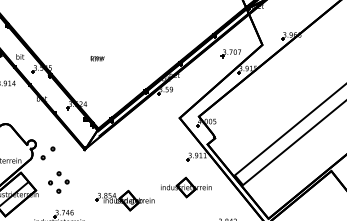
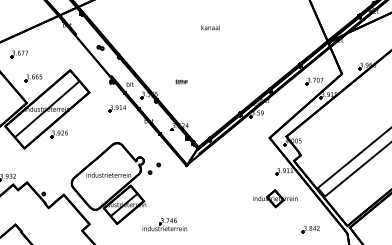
text: (97, 58) -> (181, 81), moved
part: (58, 182) -> (163, 194), removed
part: (124, 199) -> (221, 209), removed

